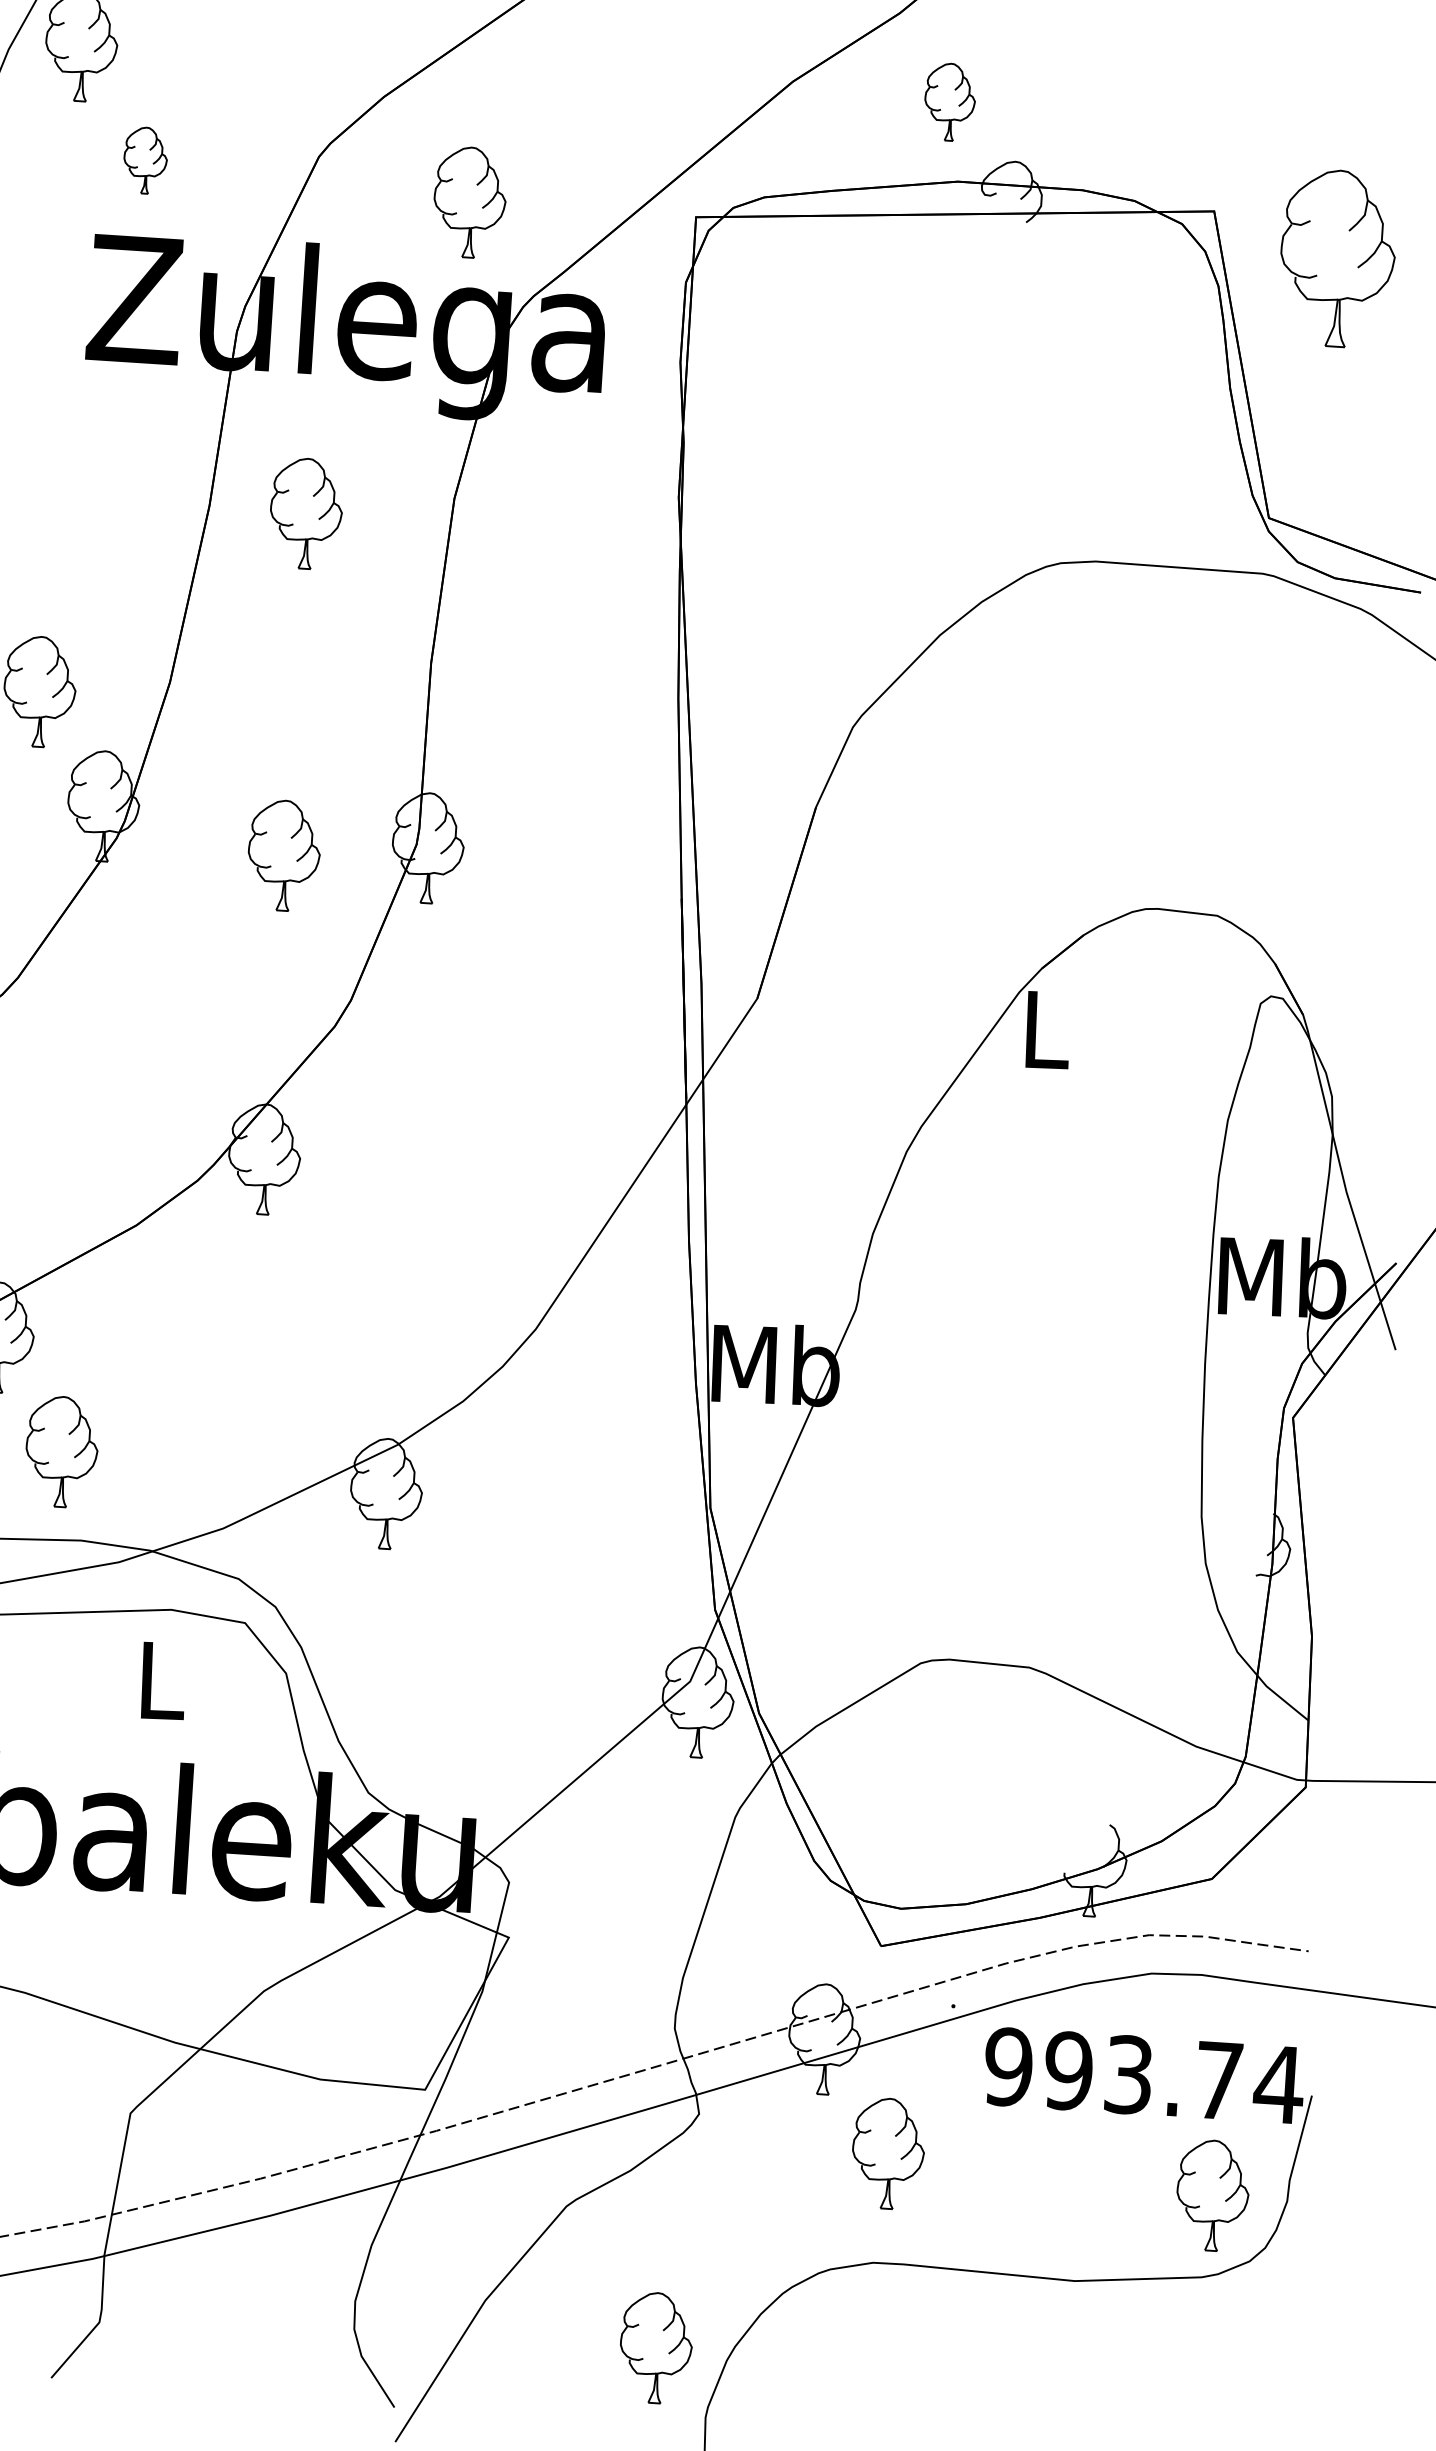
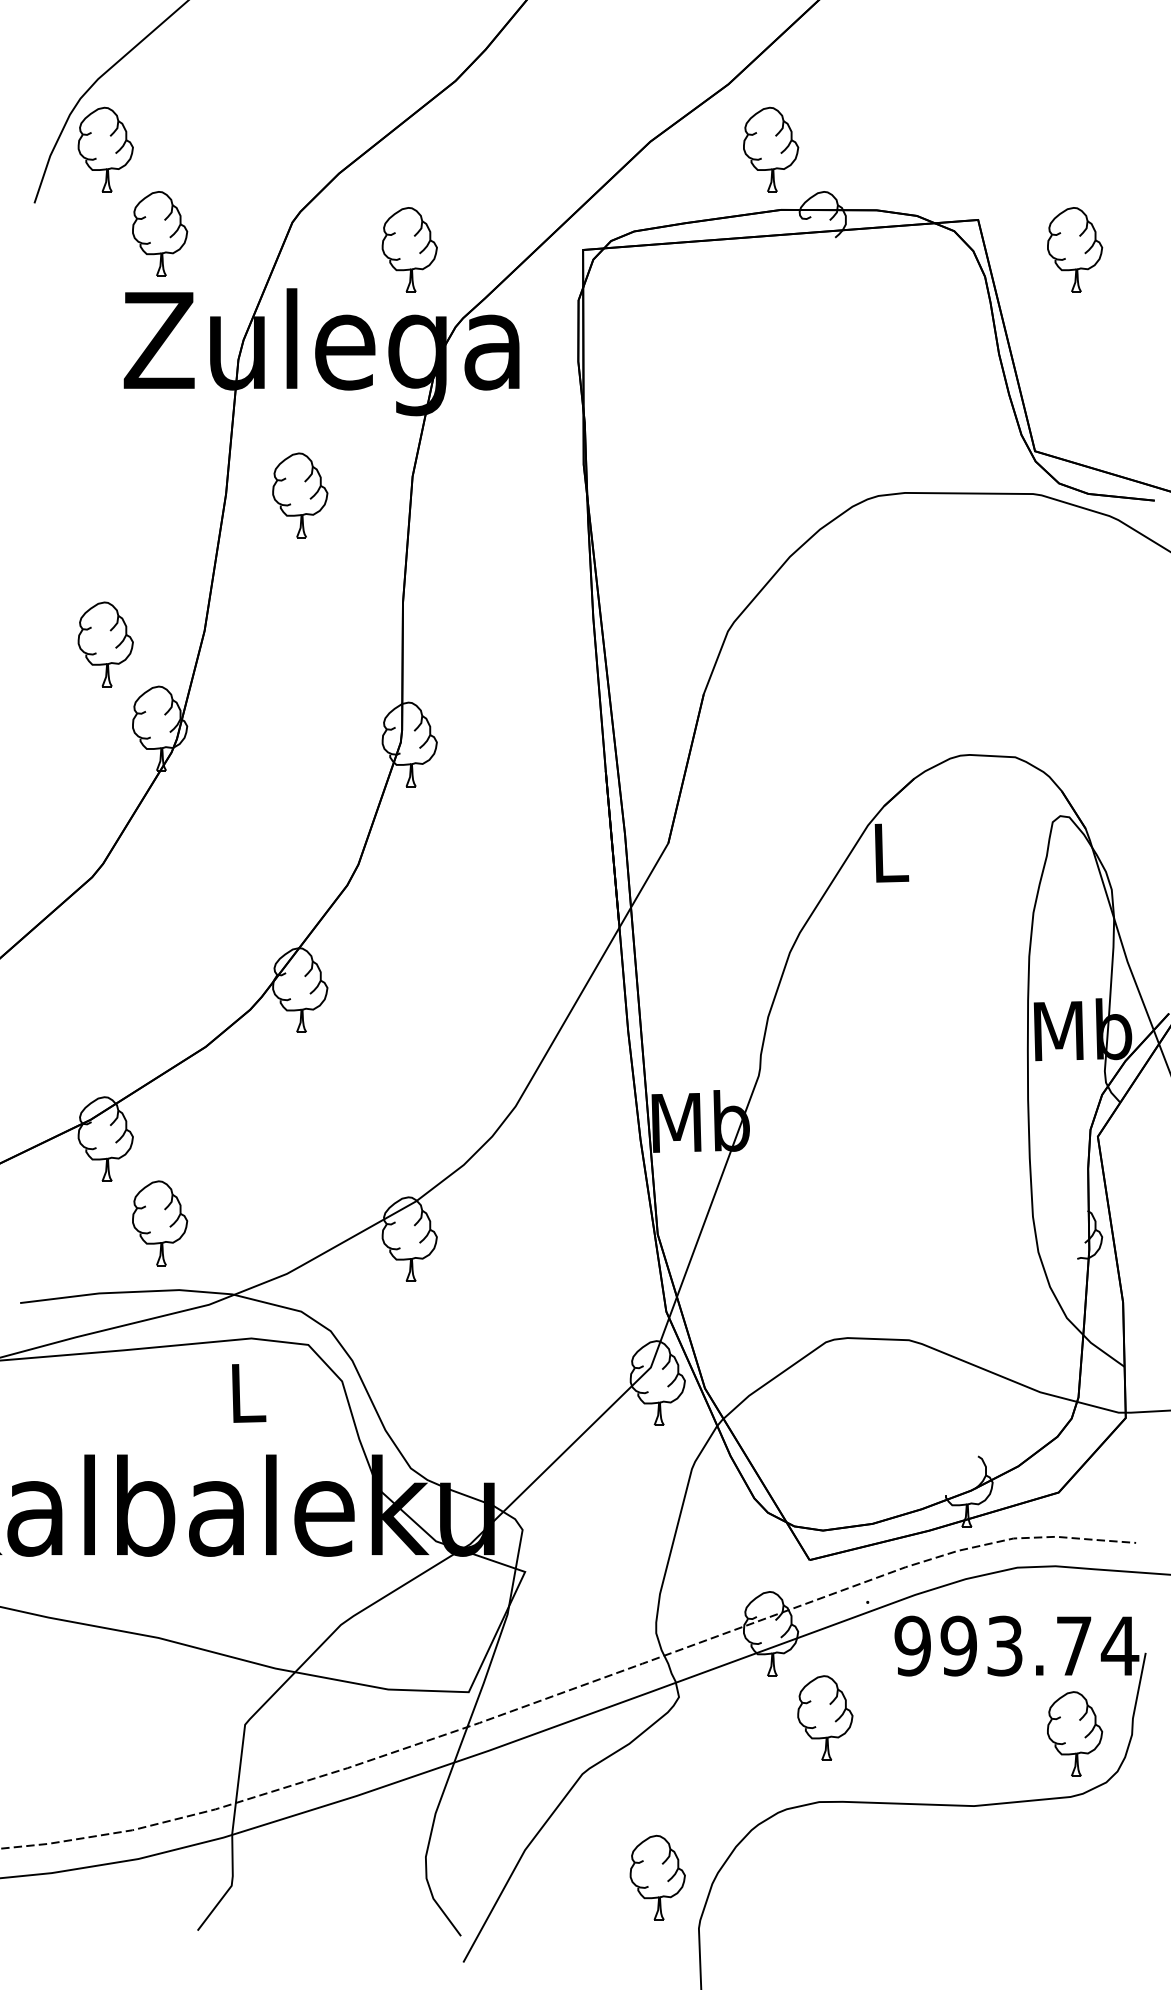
part: (950, 102) -> (771, 149), size x1.43
part: (145, 160) -> (160, 233), size x1.67
part: (1338, 258) -> (1075, 249), size x0.62
part: (284, 855) -> (300, 757), removed

